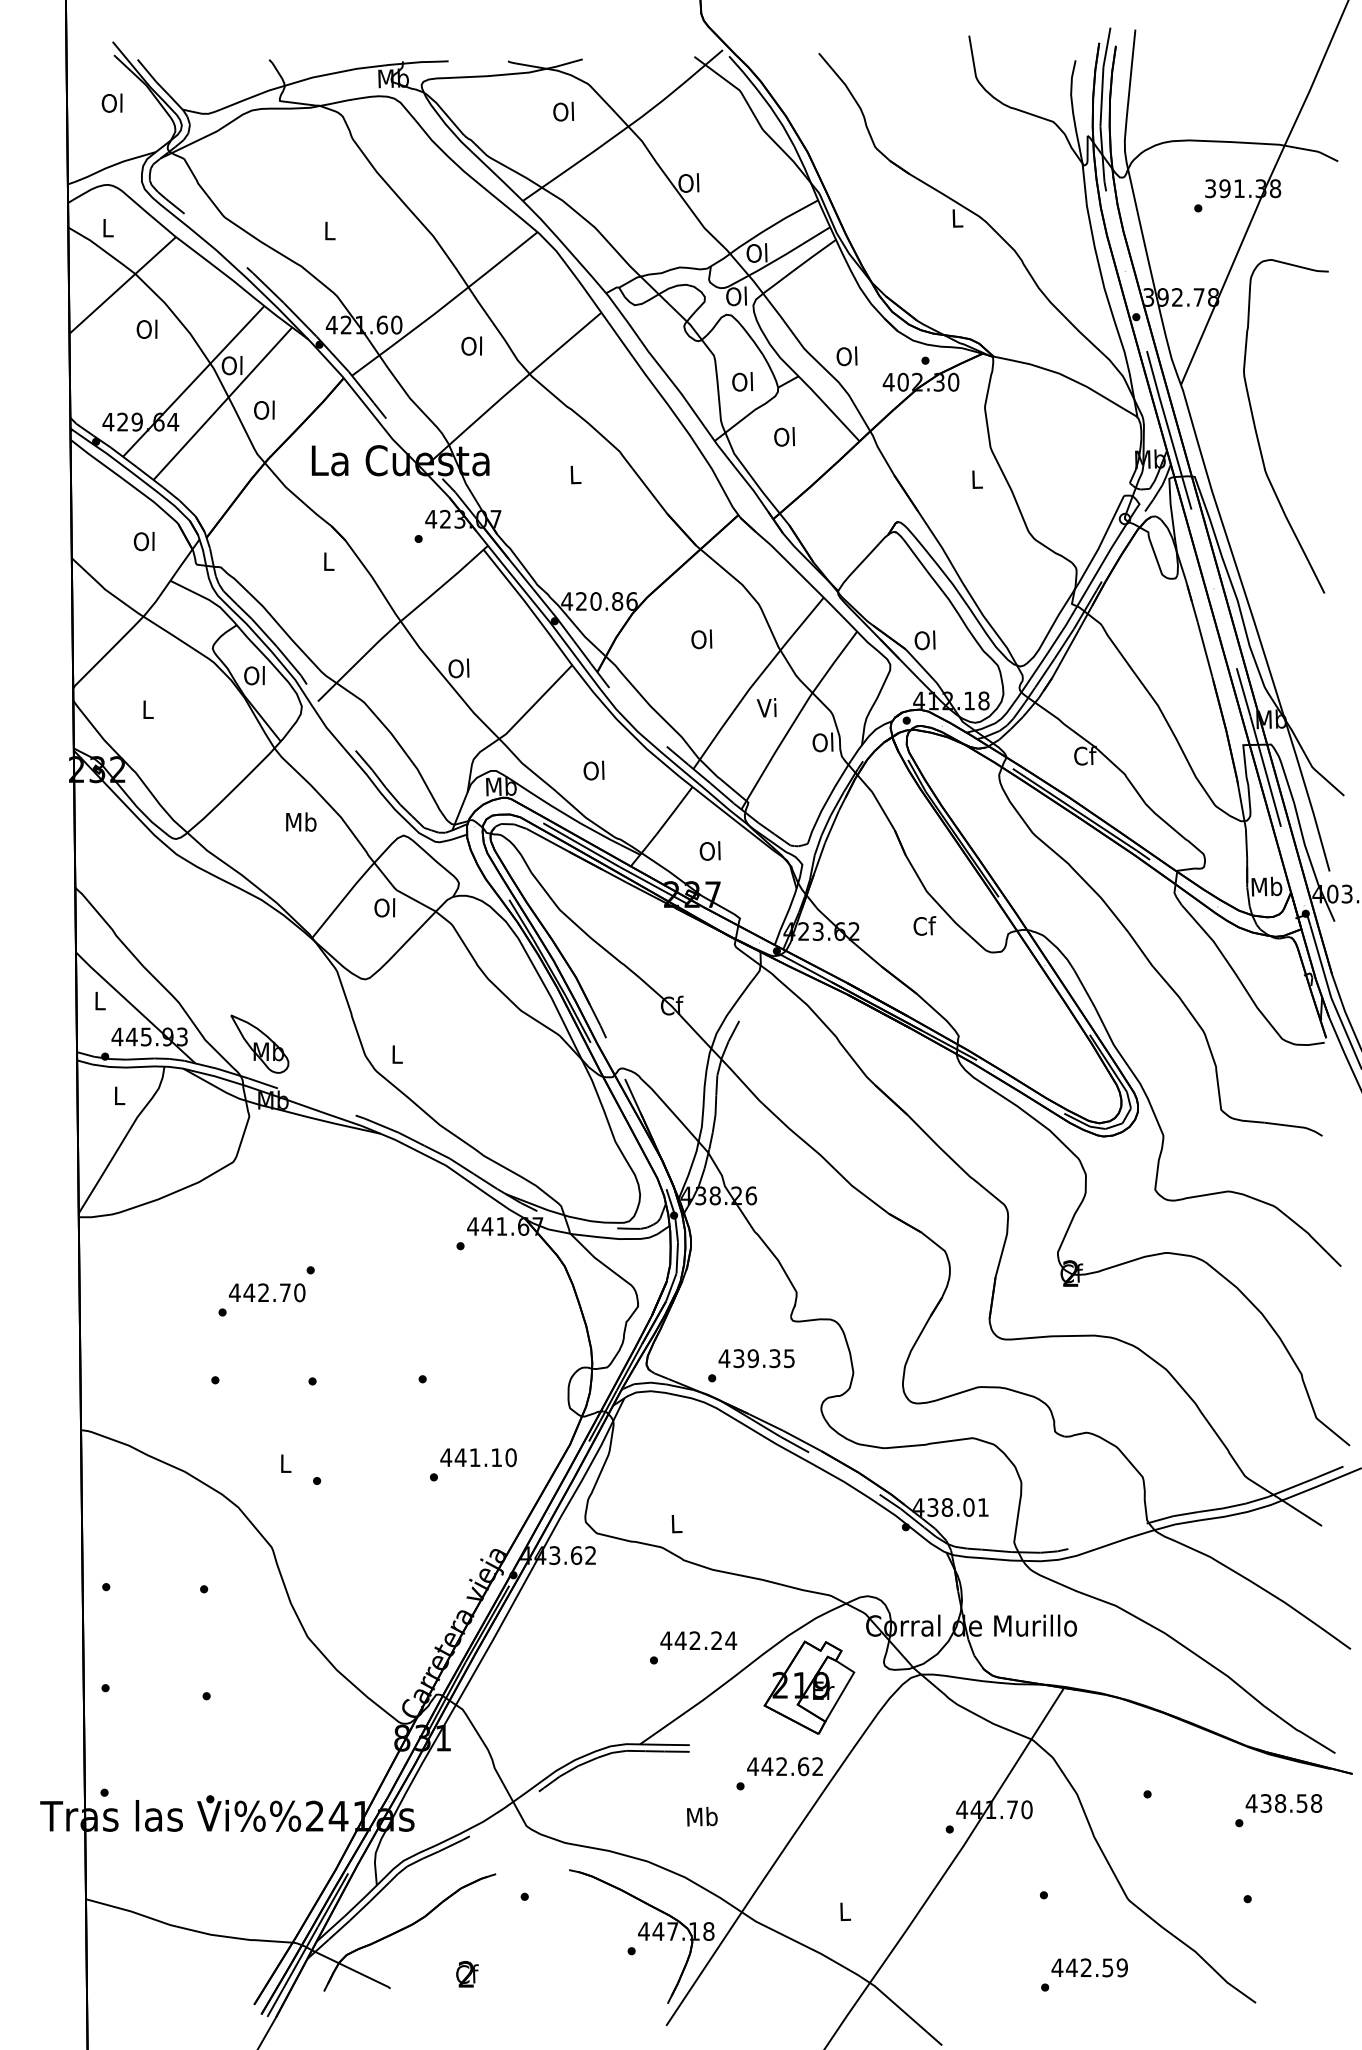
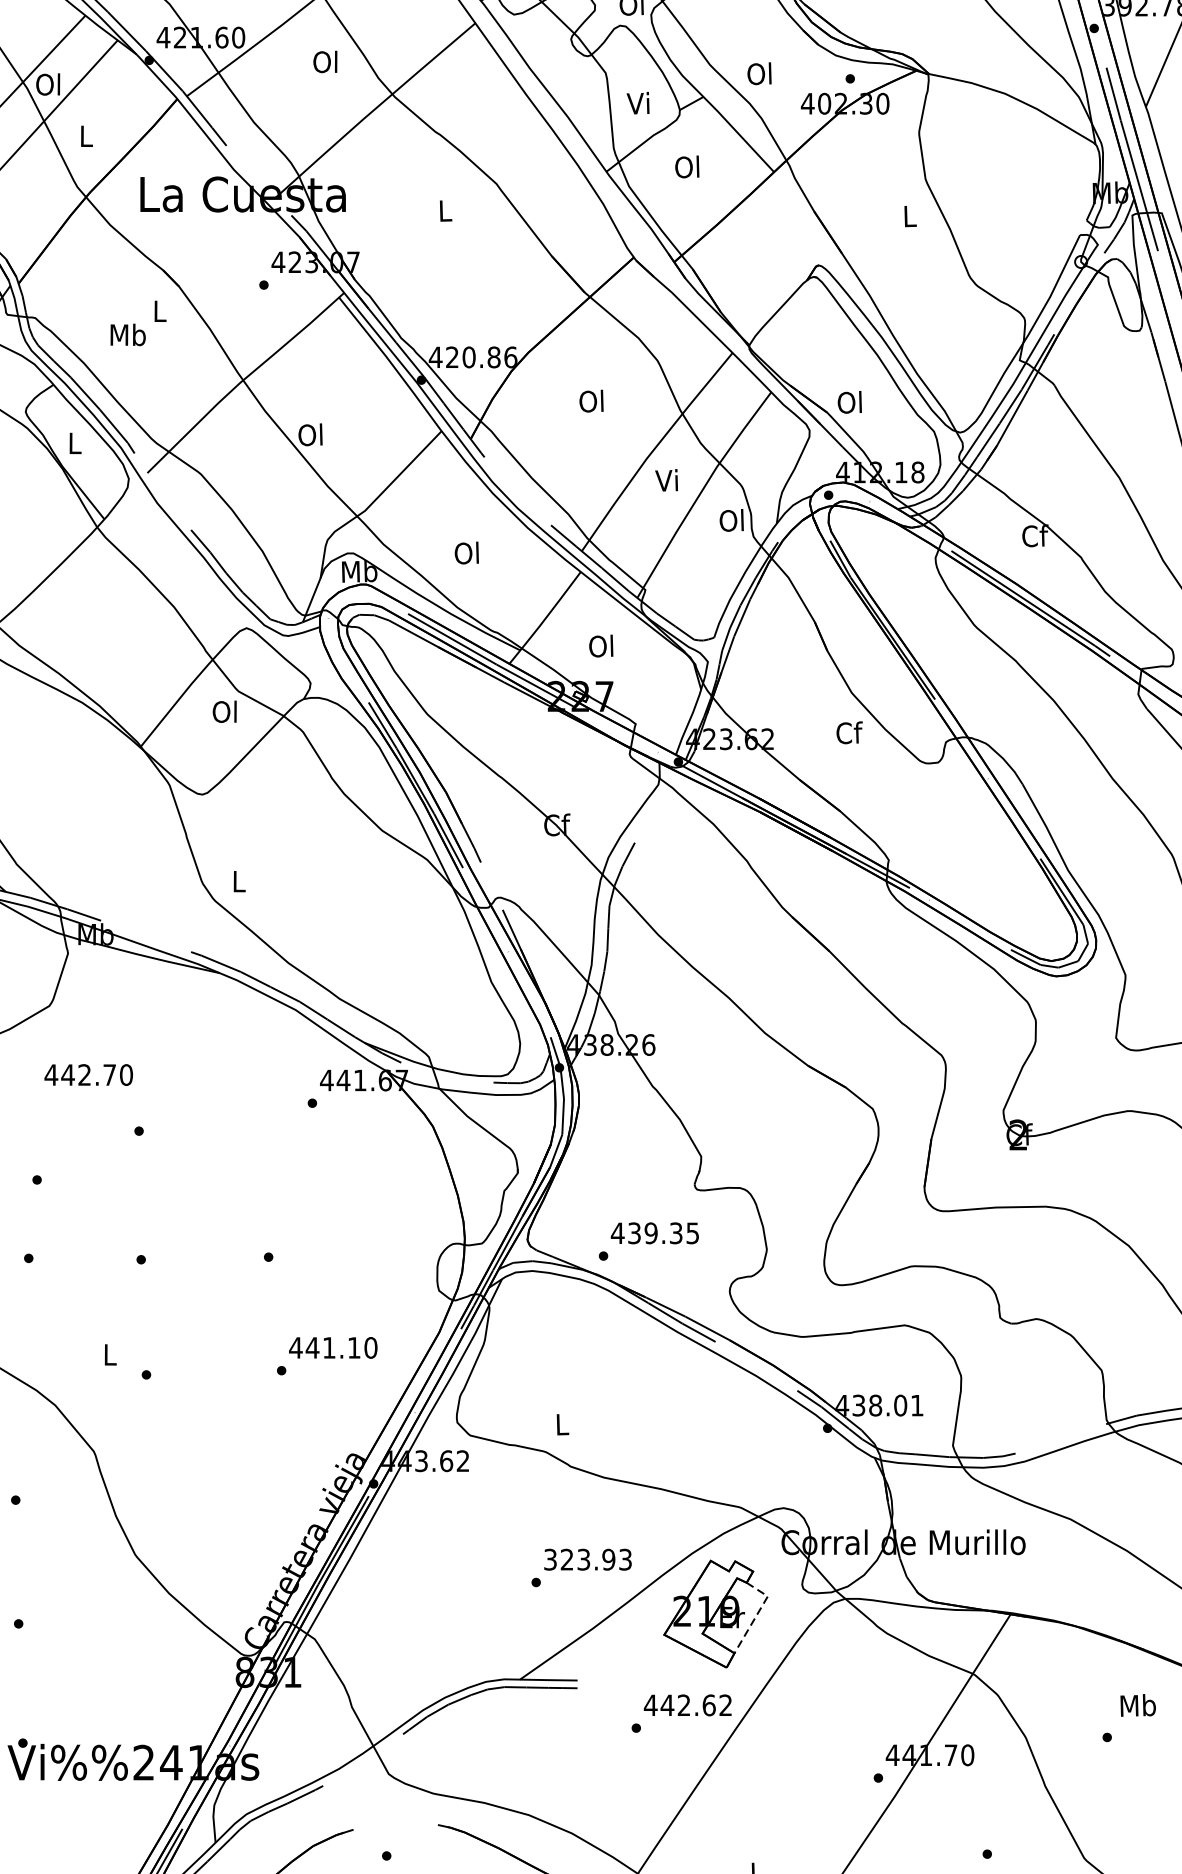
text: (742, 381) -> (638, 102), Ol -> Vi
text: (264, 409) -> (85, 135), Ol -> L
text: (254, 675) -> (74, 443), Ol -> L
text: (301, 821) -> (128, 334), moved
part: (259, 1043) -> (79, 868), removed
text: (267, 1292) -> (89, 1074), moved
text: (698, 1640) -> (587, 1559), 442.24 -> 323.93
line: (845, 1687) -> (757, 1613), solid -> dashed
text: (702, 1816) -> (1138, 1705), moved

